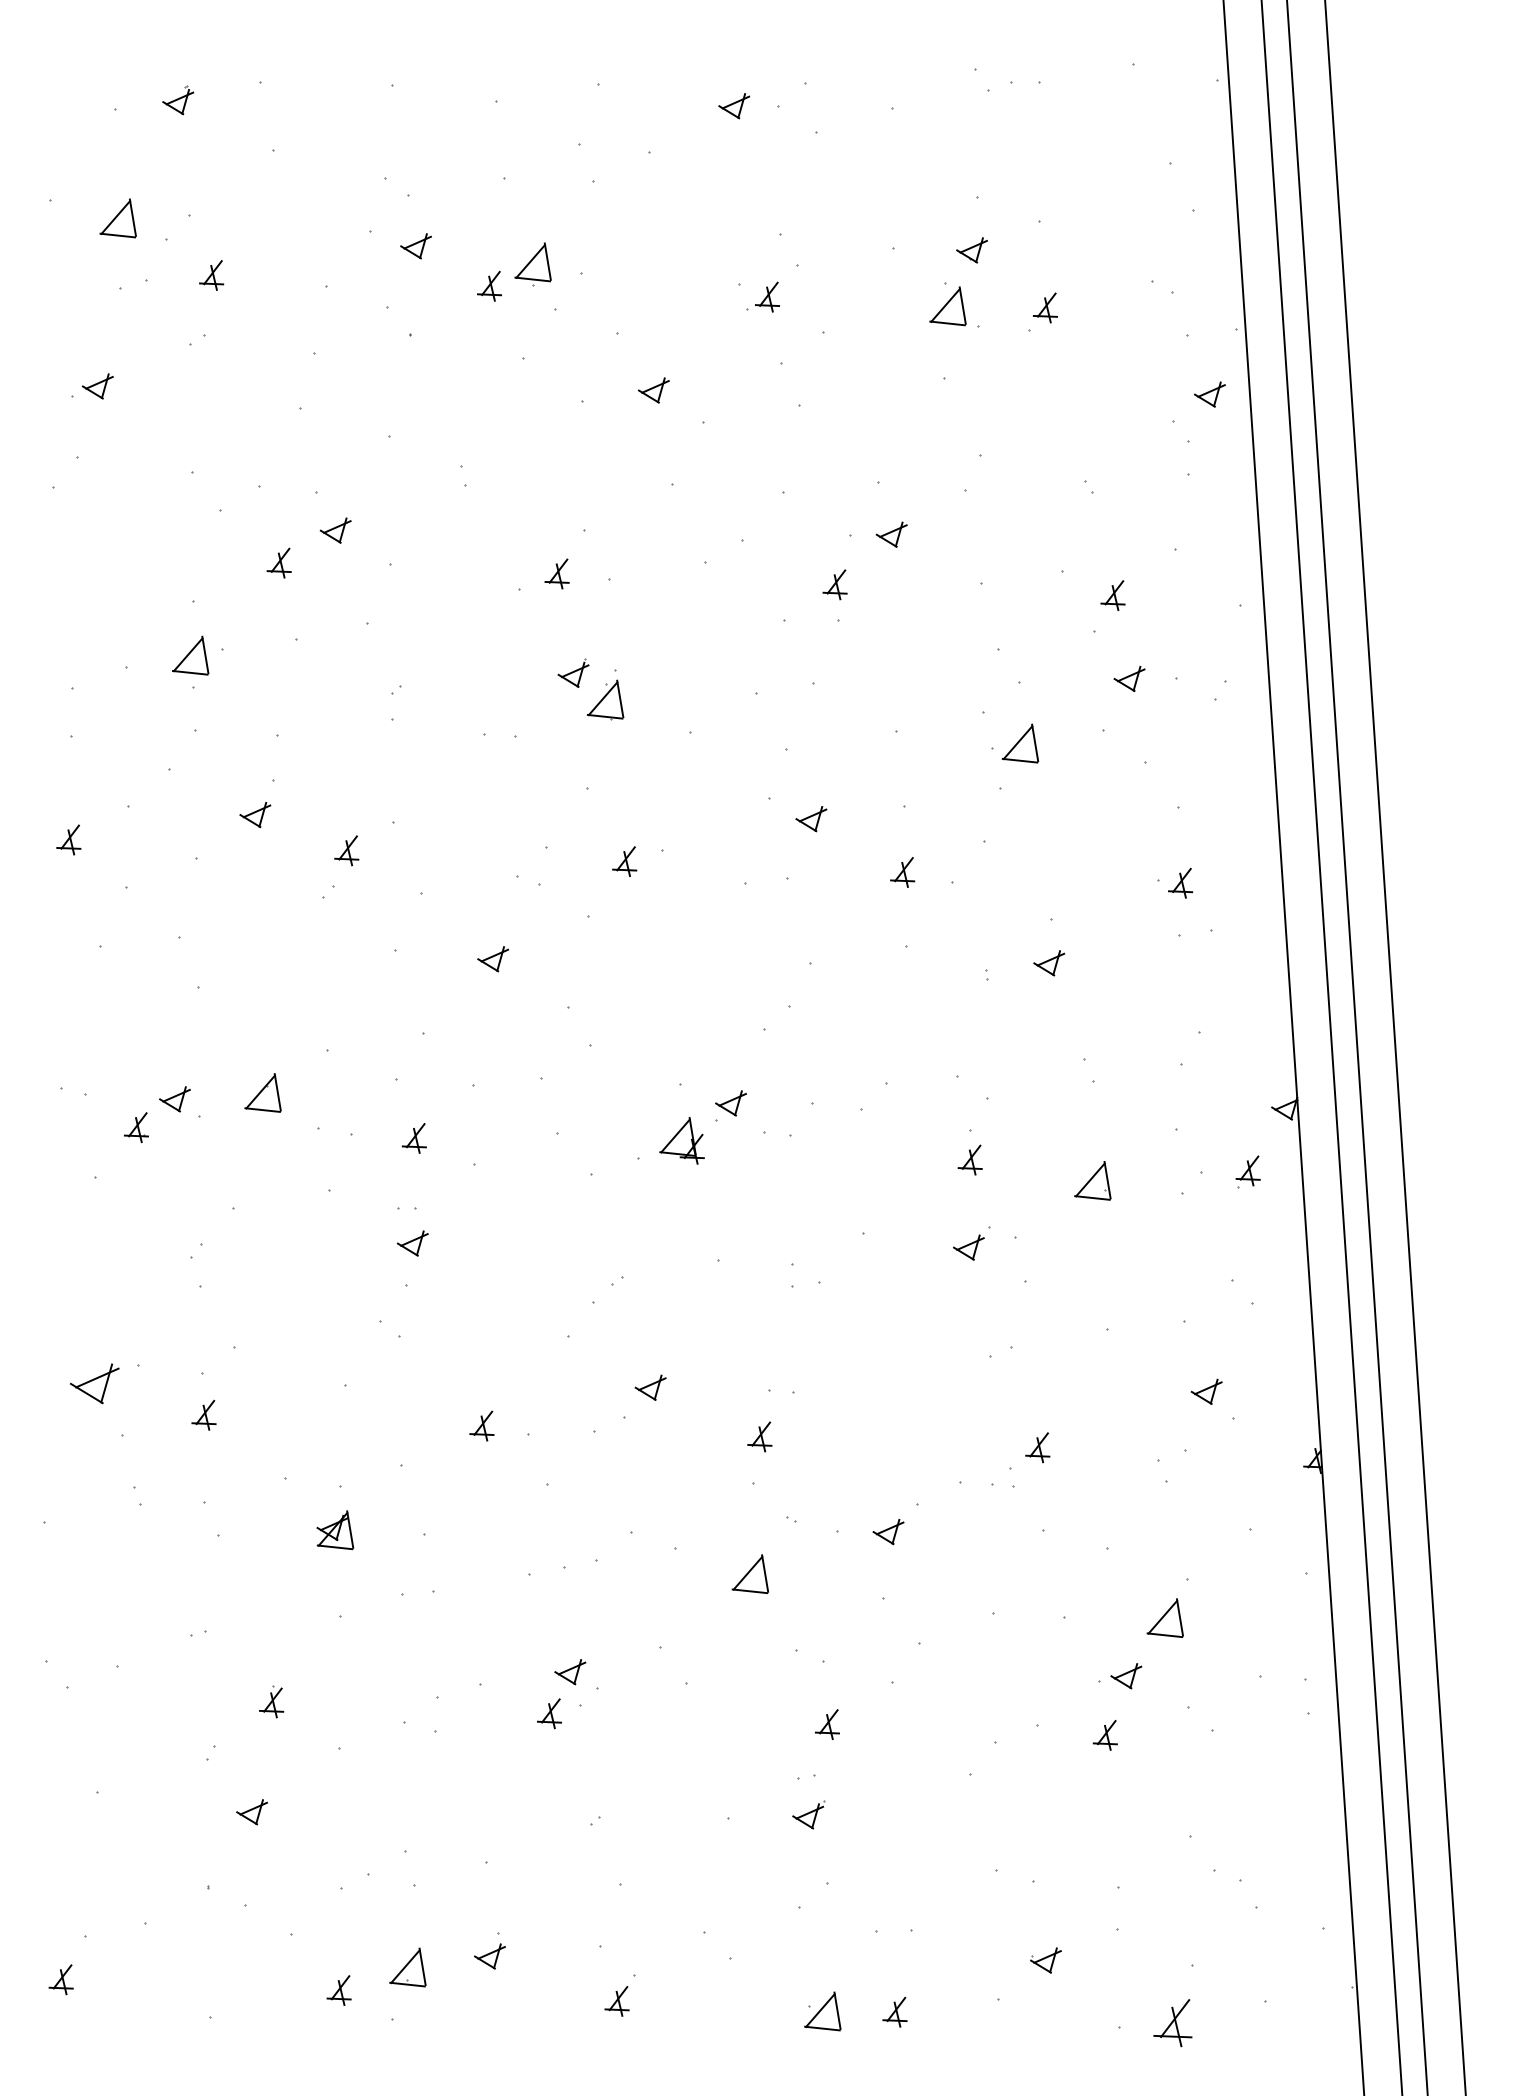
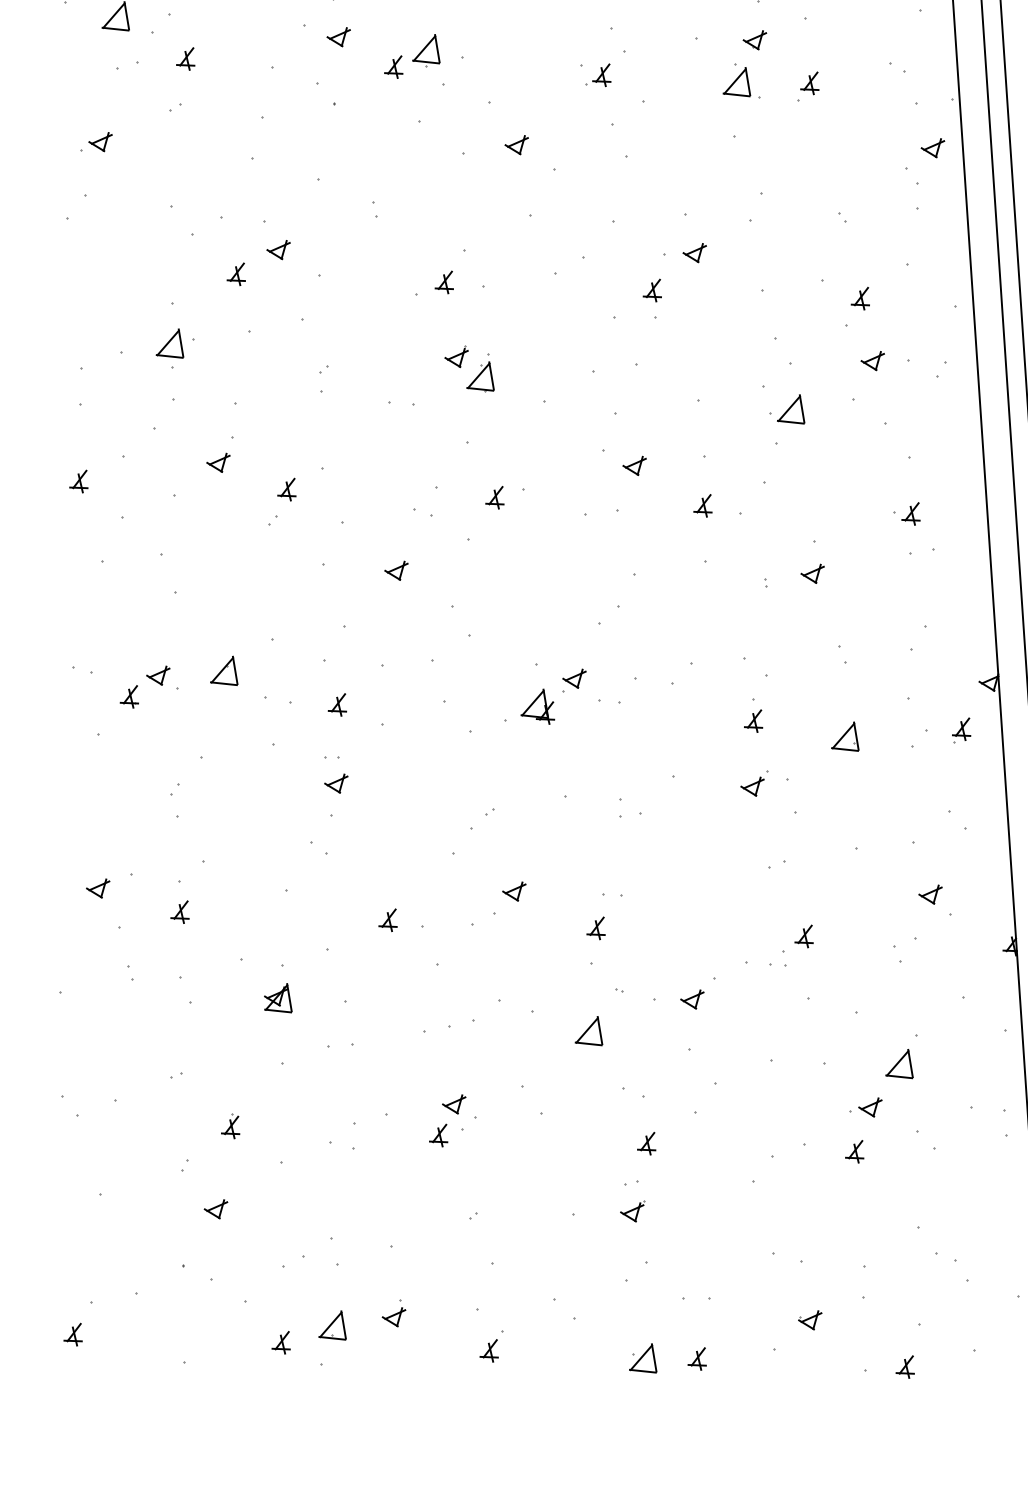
part: (94, 1383) -> (98, 888), size x0.62
part: (1172, 2022) -> (904, 1366), size x0.62

